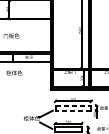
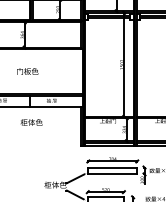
line: (73, 105) -> (113, 167), dashed -> solid
line: (73, 110) -> (112, 174), dashed -> solid

